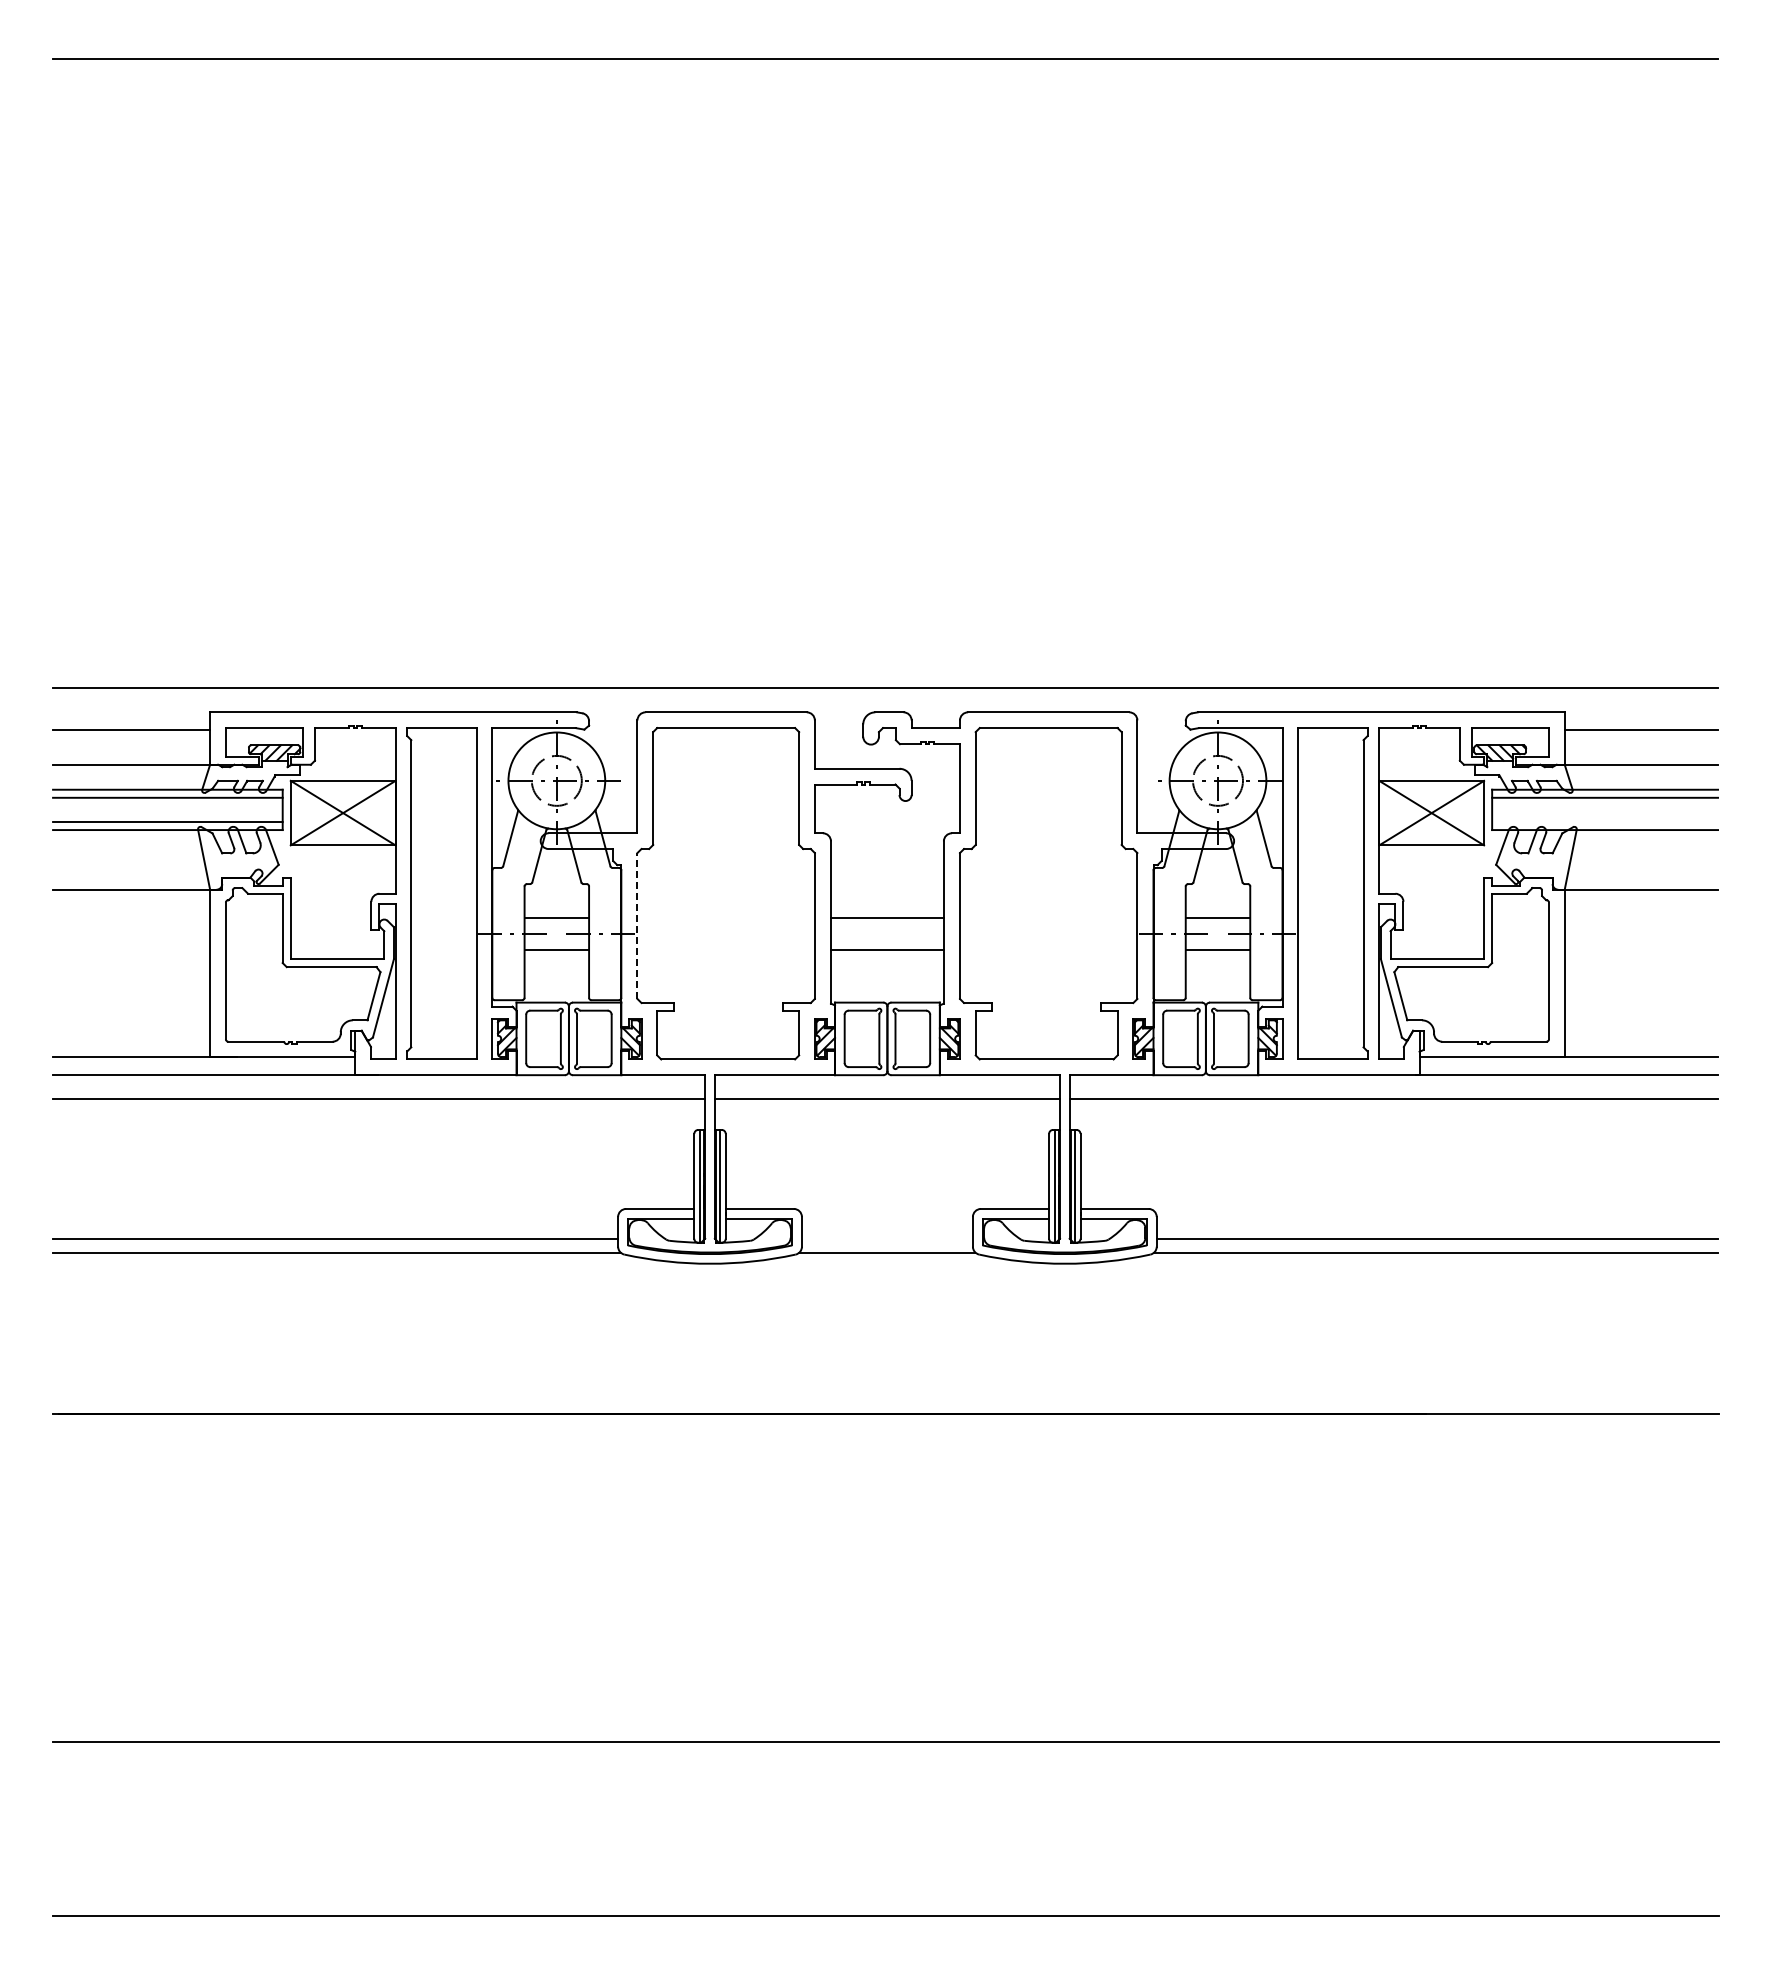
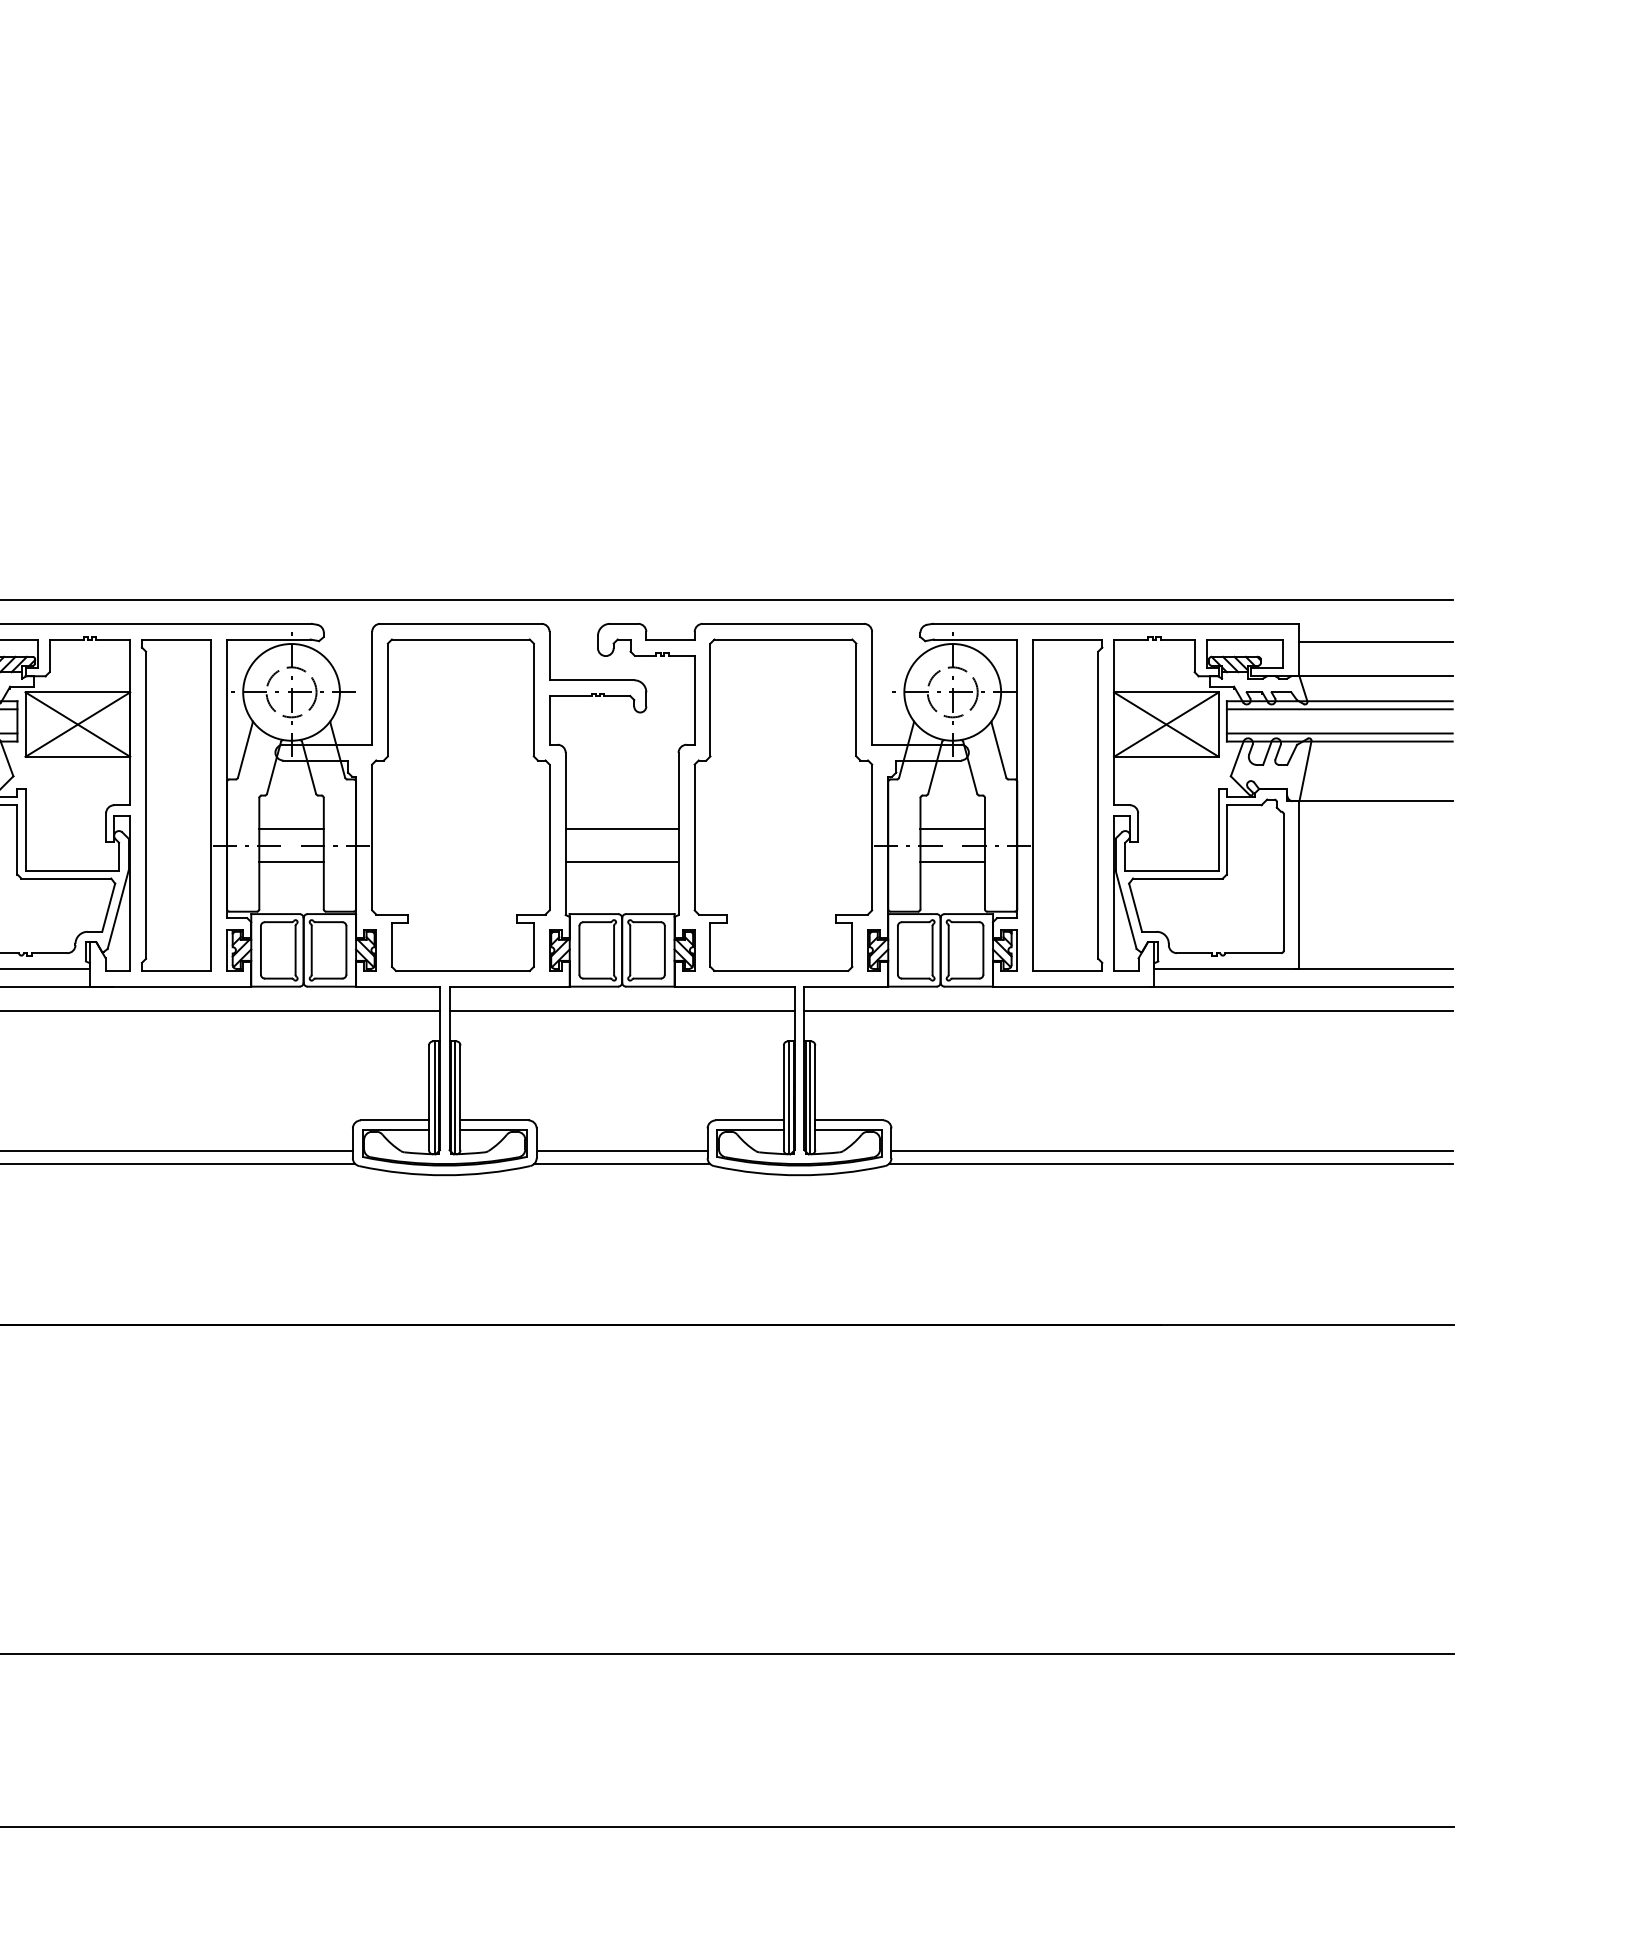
line: (1605, 822) -> (1340, 733), added
line: (637, 926) -> (372, 837), dashed -> solid
line: (886, 1239) -> (621, 1150), added

